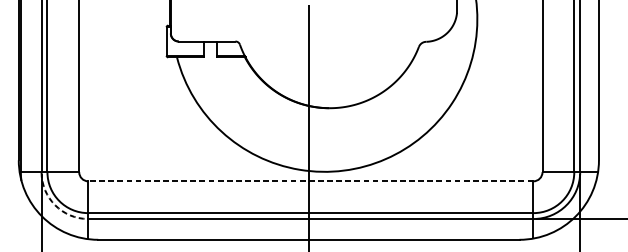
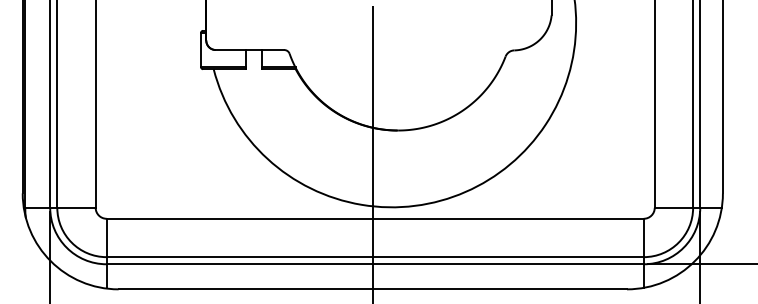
line: (311, 181) -> (375, 218), dashed -> solid
arc: (55, 205) -> (66, 247), dashed -> solid

